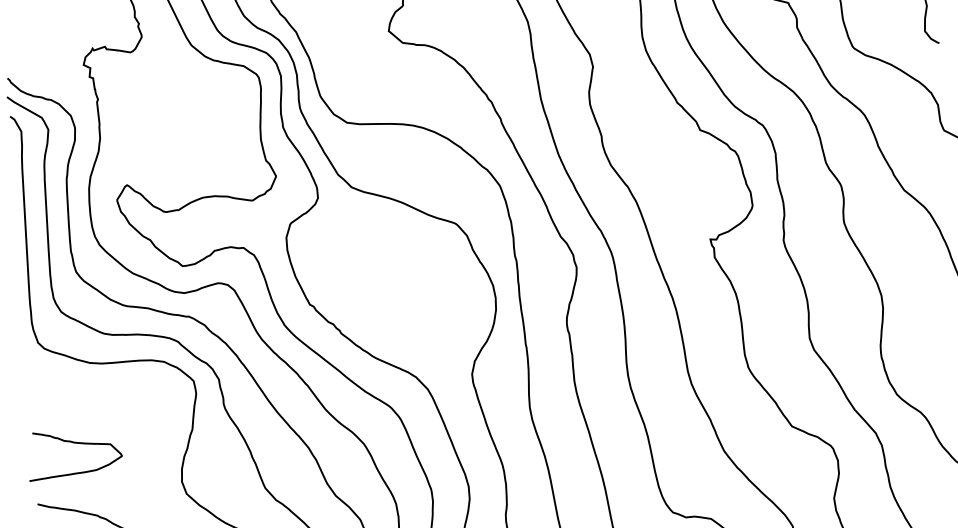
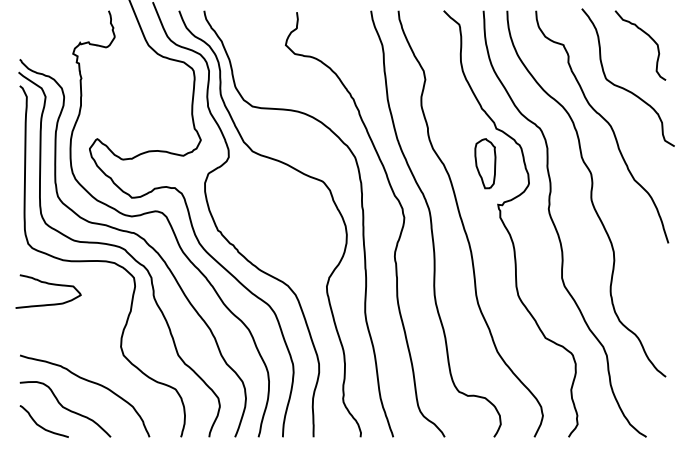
part: (687, 181) -> (485, 163), added
curve: (74, 443) -> (48, 284), moved

